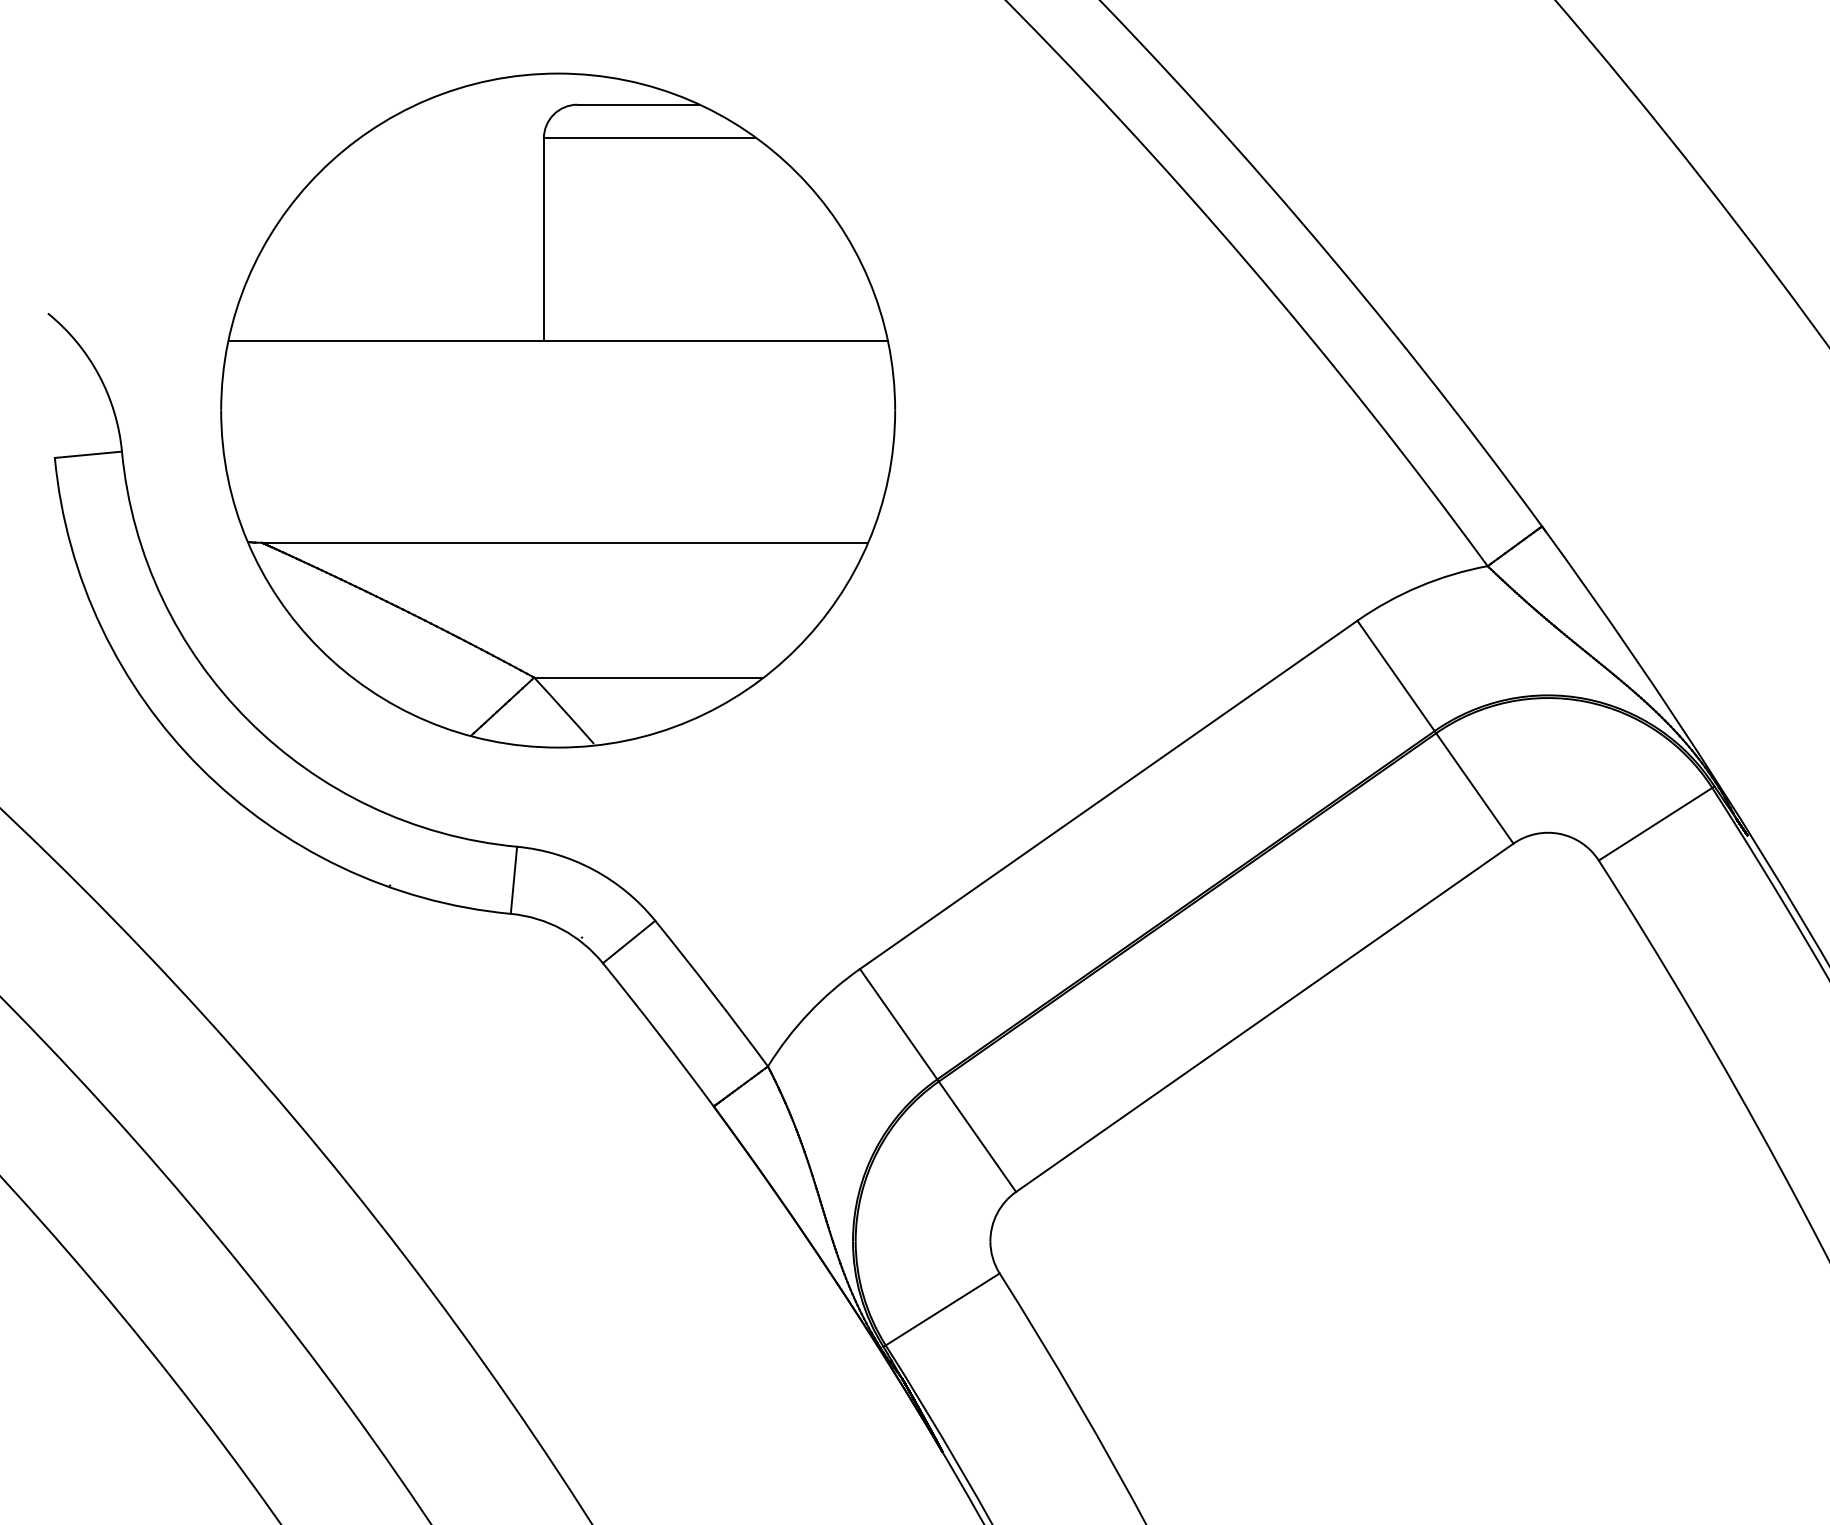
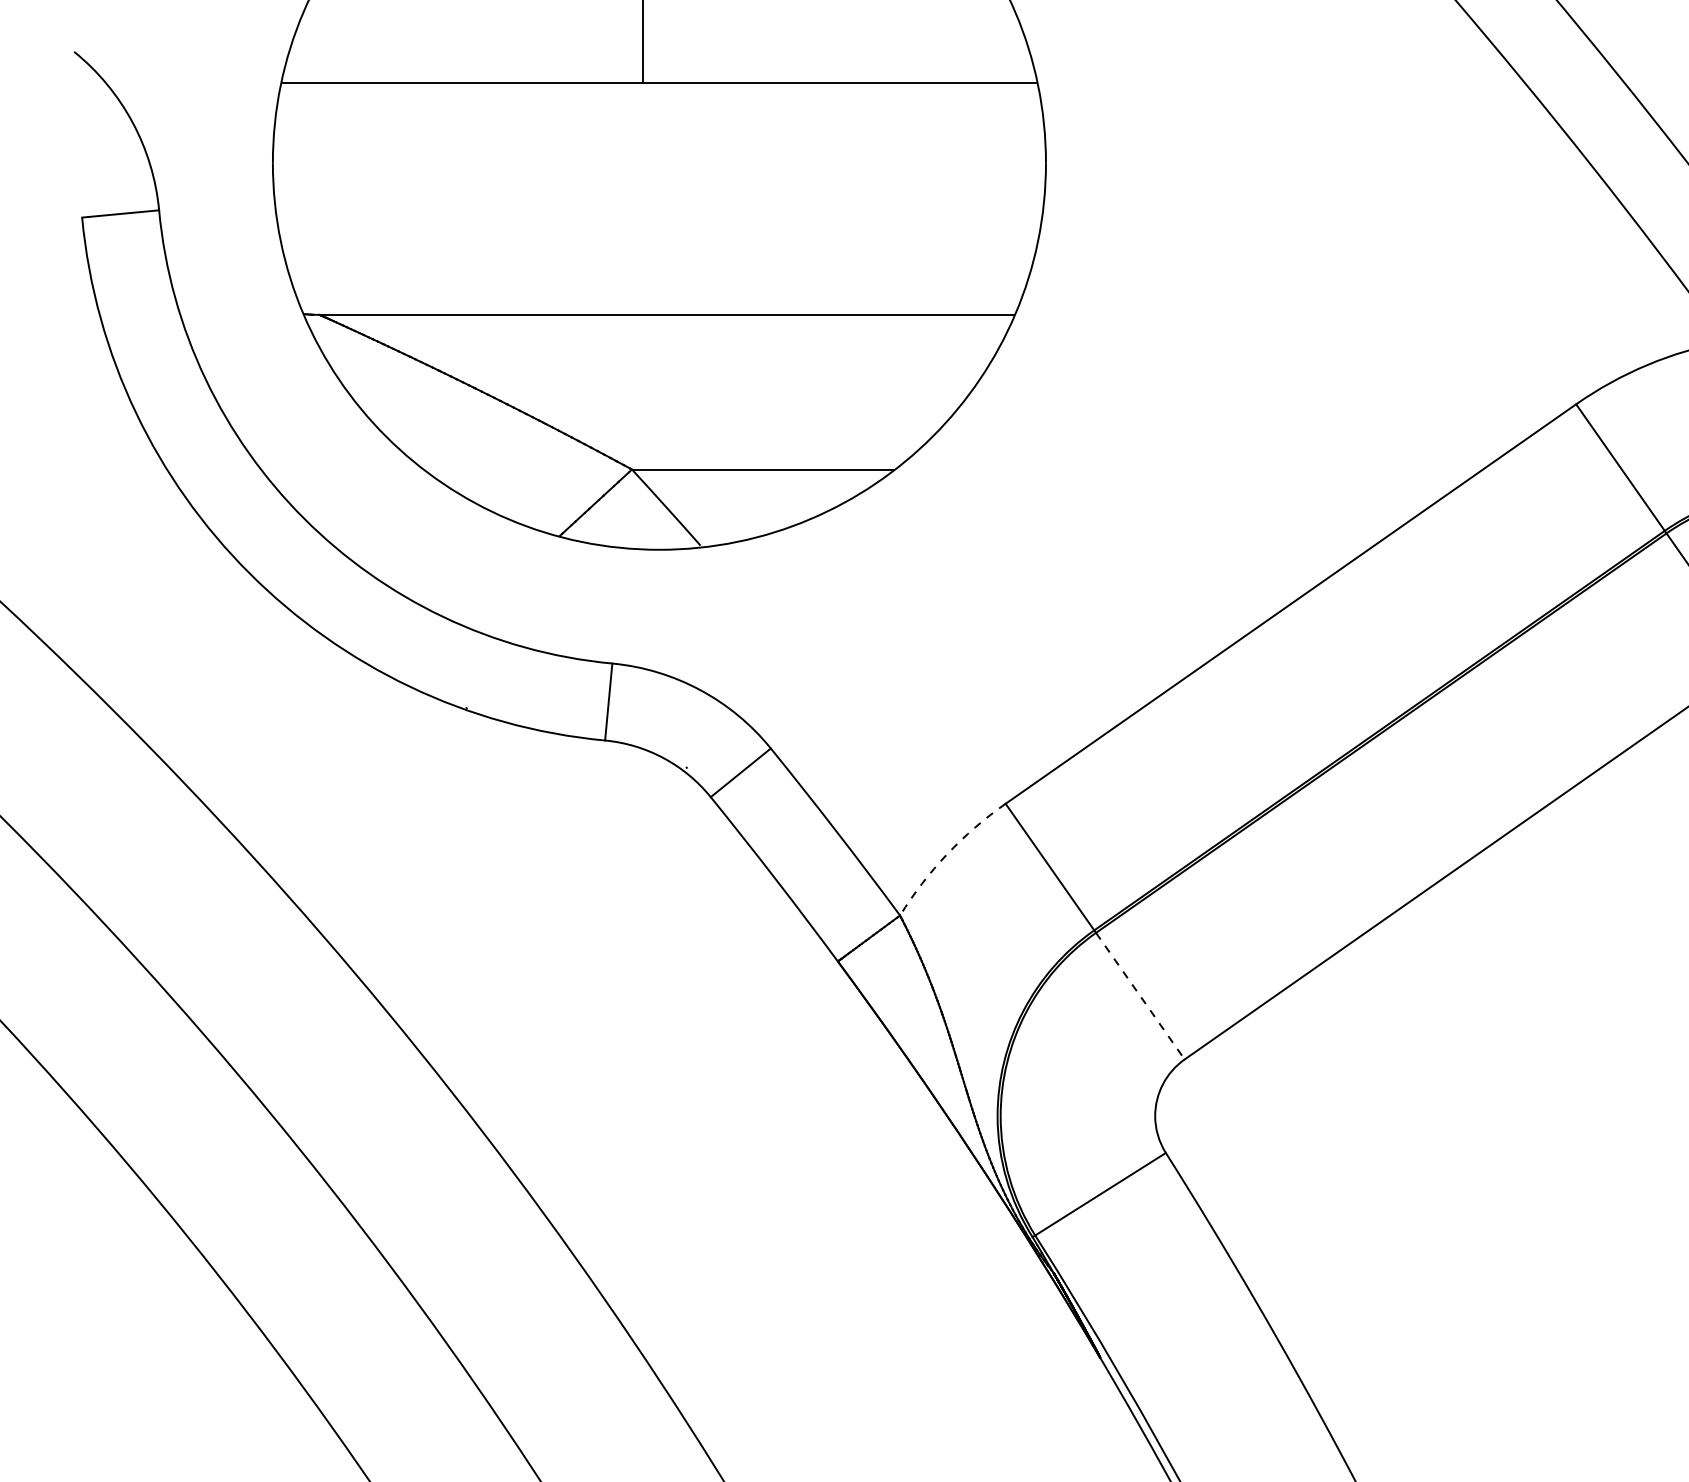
arc: (809, 1013) -> (947, 854), solid -> dashed
line: (977, 1137) -> (1140, 997), solid -> dashed

